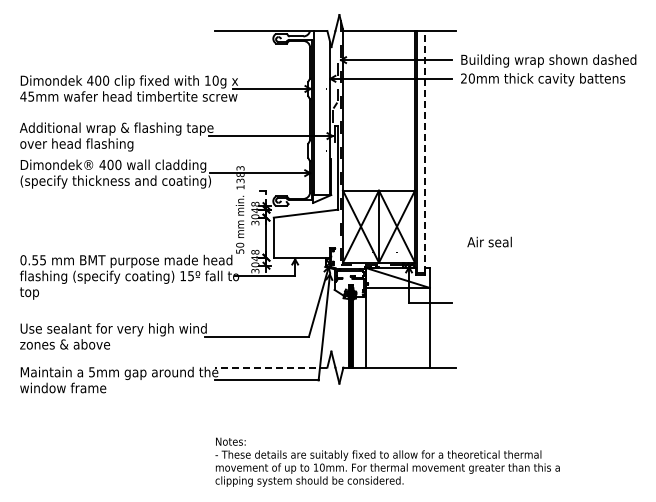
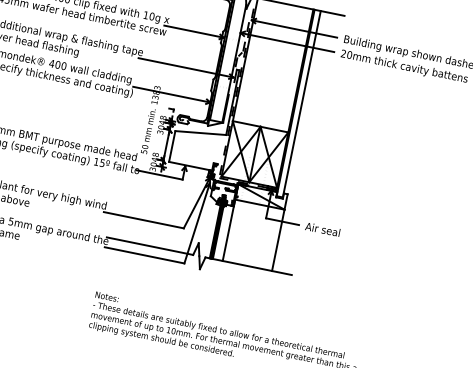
line: (424, 151) -> (301, 103), dashed -> solid
text: (489, 241) -> (322, 229), moved
line: (270, 367) -> (149, 245), dashed -> solid

